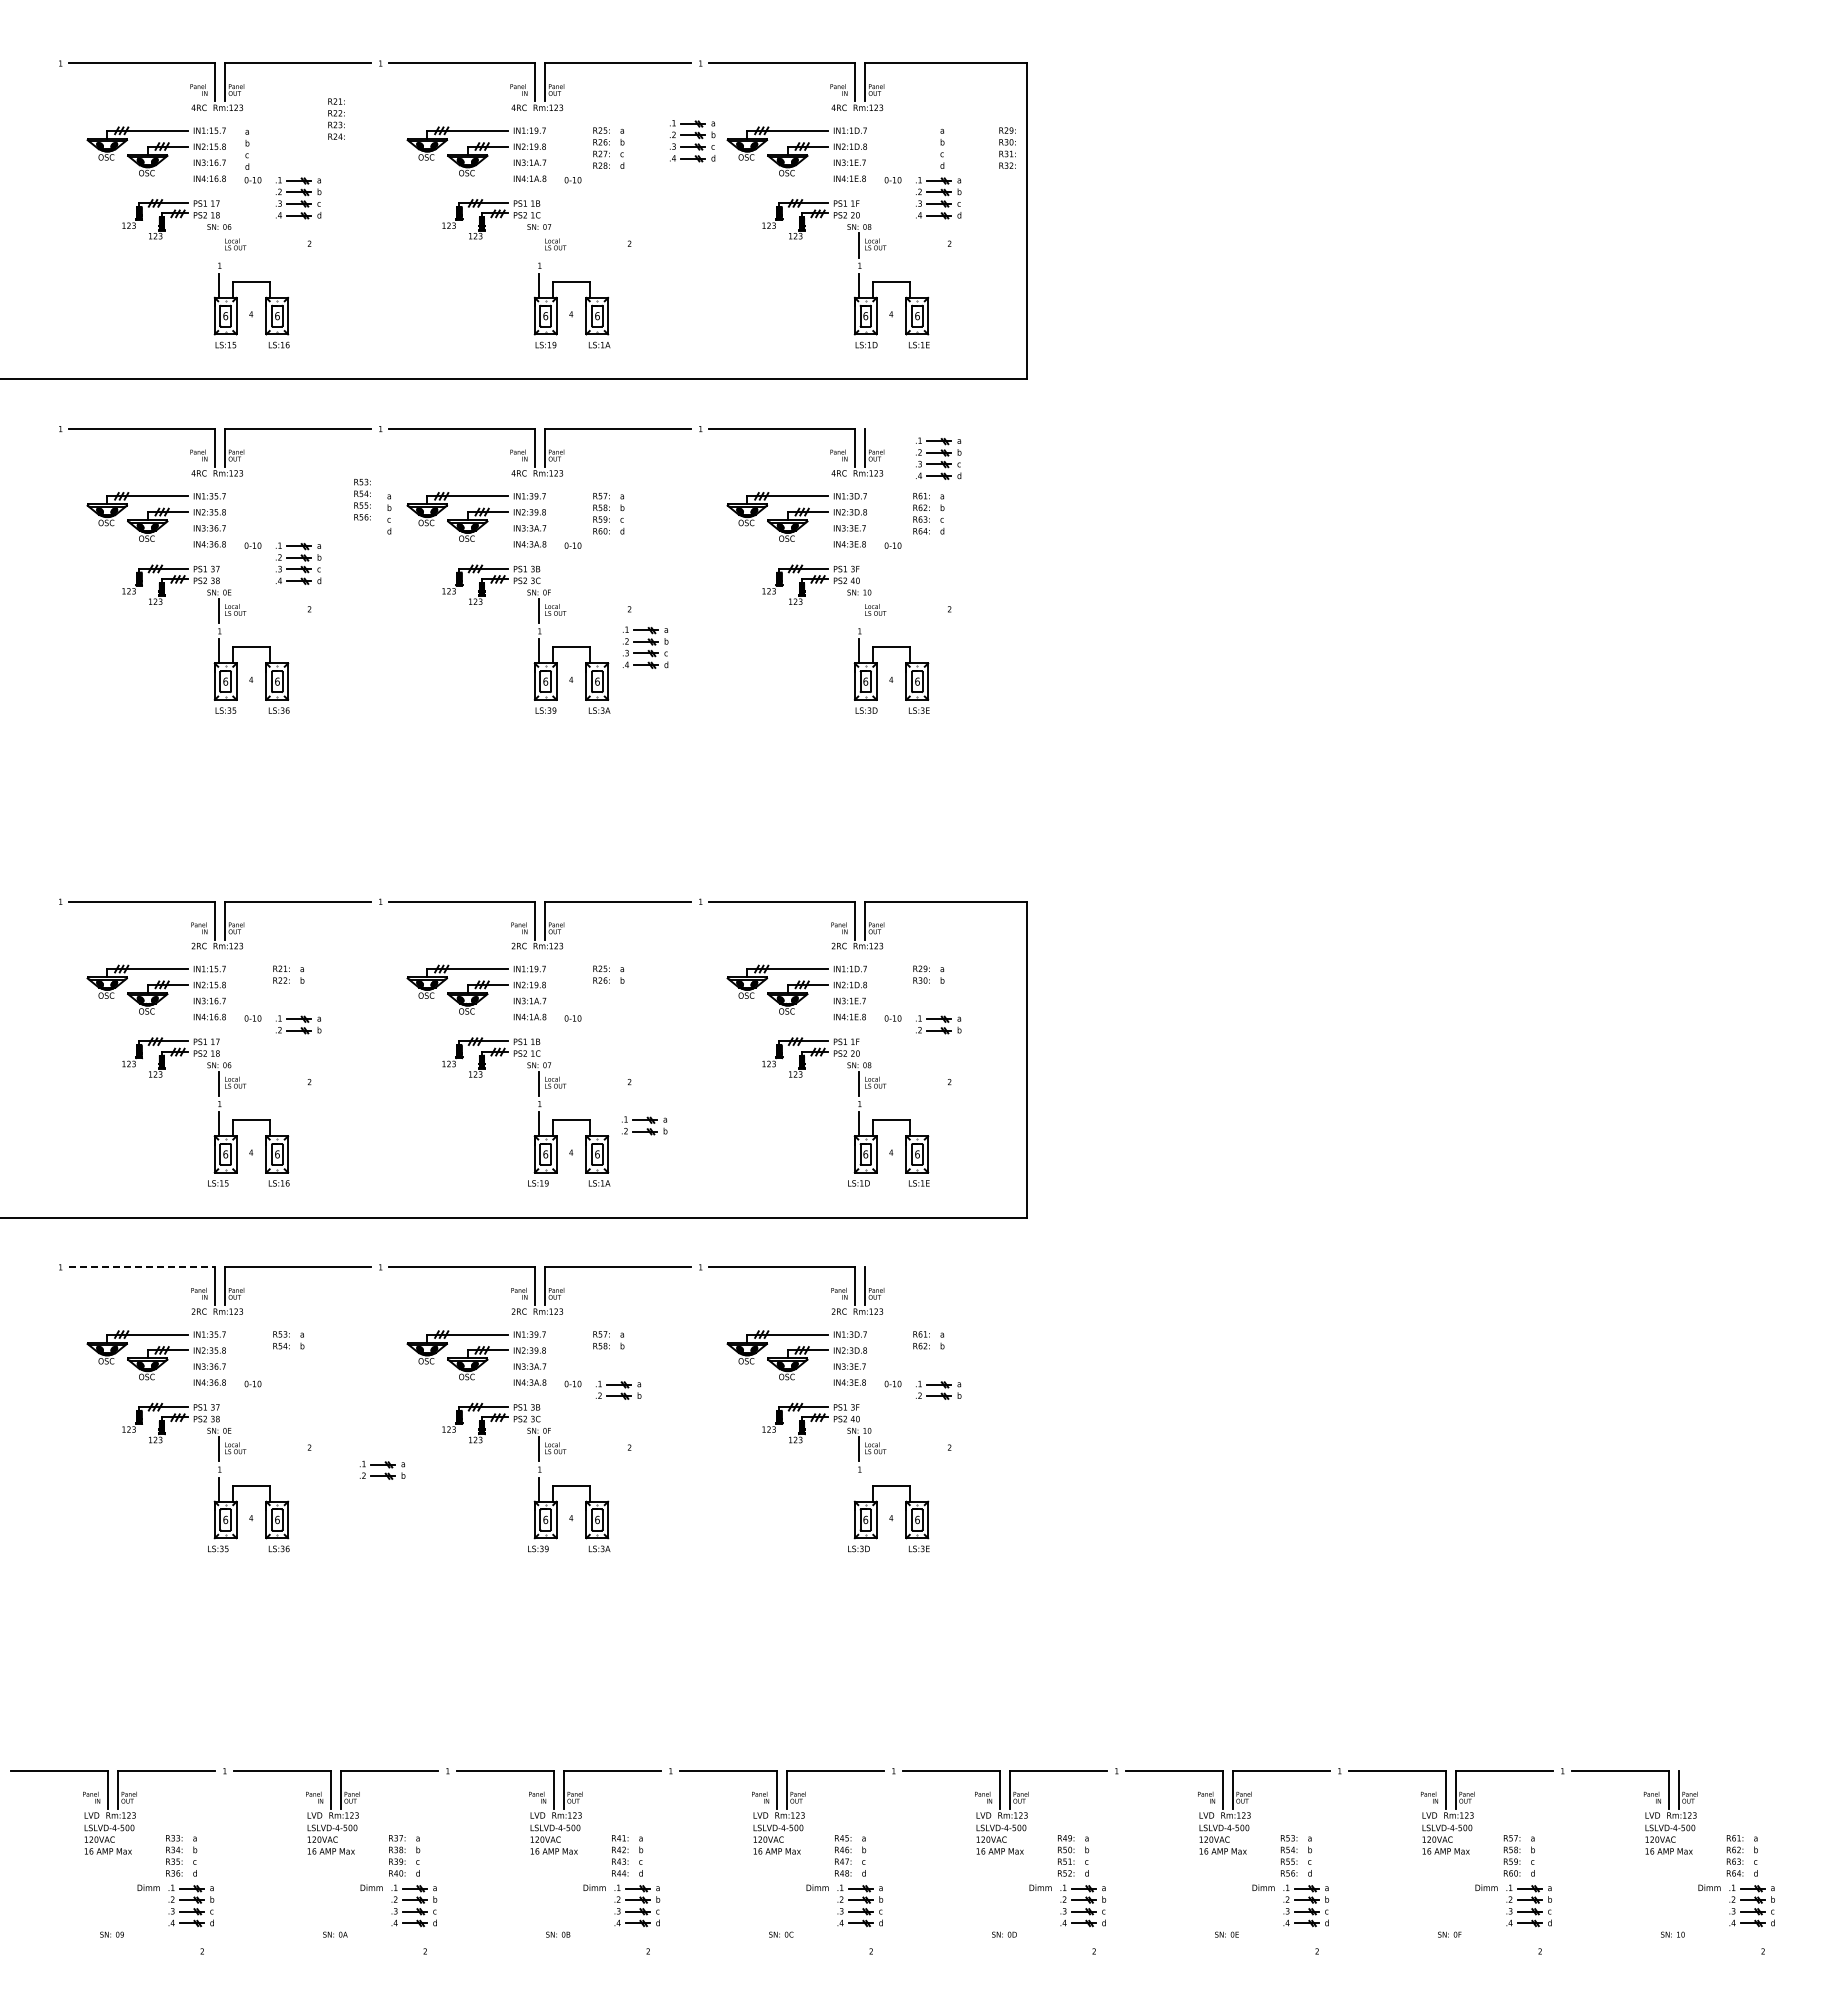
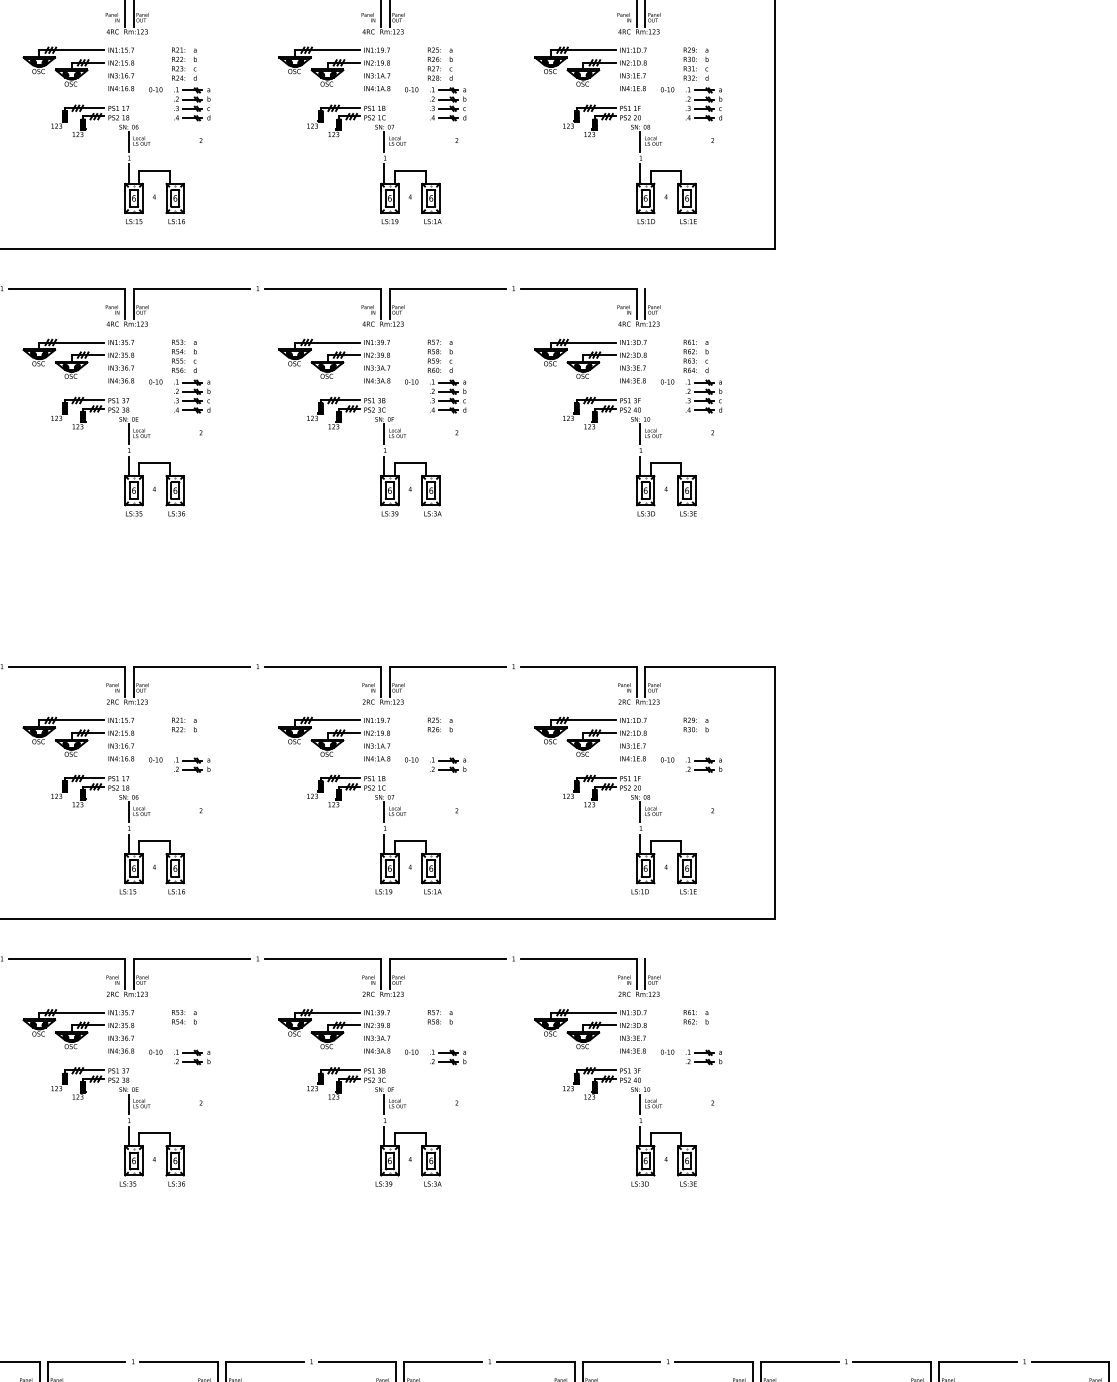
text: (336, 118) -> (178, 63), moved
part: (692, 141) -> (448, 104), moved
text: (1007, 147) -> (690, 63), moved
text: (247, 149) -> (195, 64), moved
line: (218, 245) -> (128, 141), added
line: (538, 245) -> (384, 141), added
part: (938, 458) -> (703, 396), moved
text: (362, 499) -> (178, 356), moved
text: (389, 514) -> (195, 357), moved
line: (858, 610) -> (639, 433), added
part: (645, 647) -> (448, 396), moved
part: (644, 1125) -> (448, 764), moved
line: (142, 1267) -> (67, 959), dashed -> solid
part: (382, 1470) -> (192, 1057), moved
line: (858, 1489) -> (639, 1136), added

